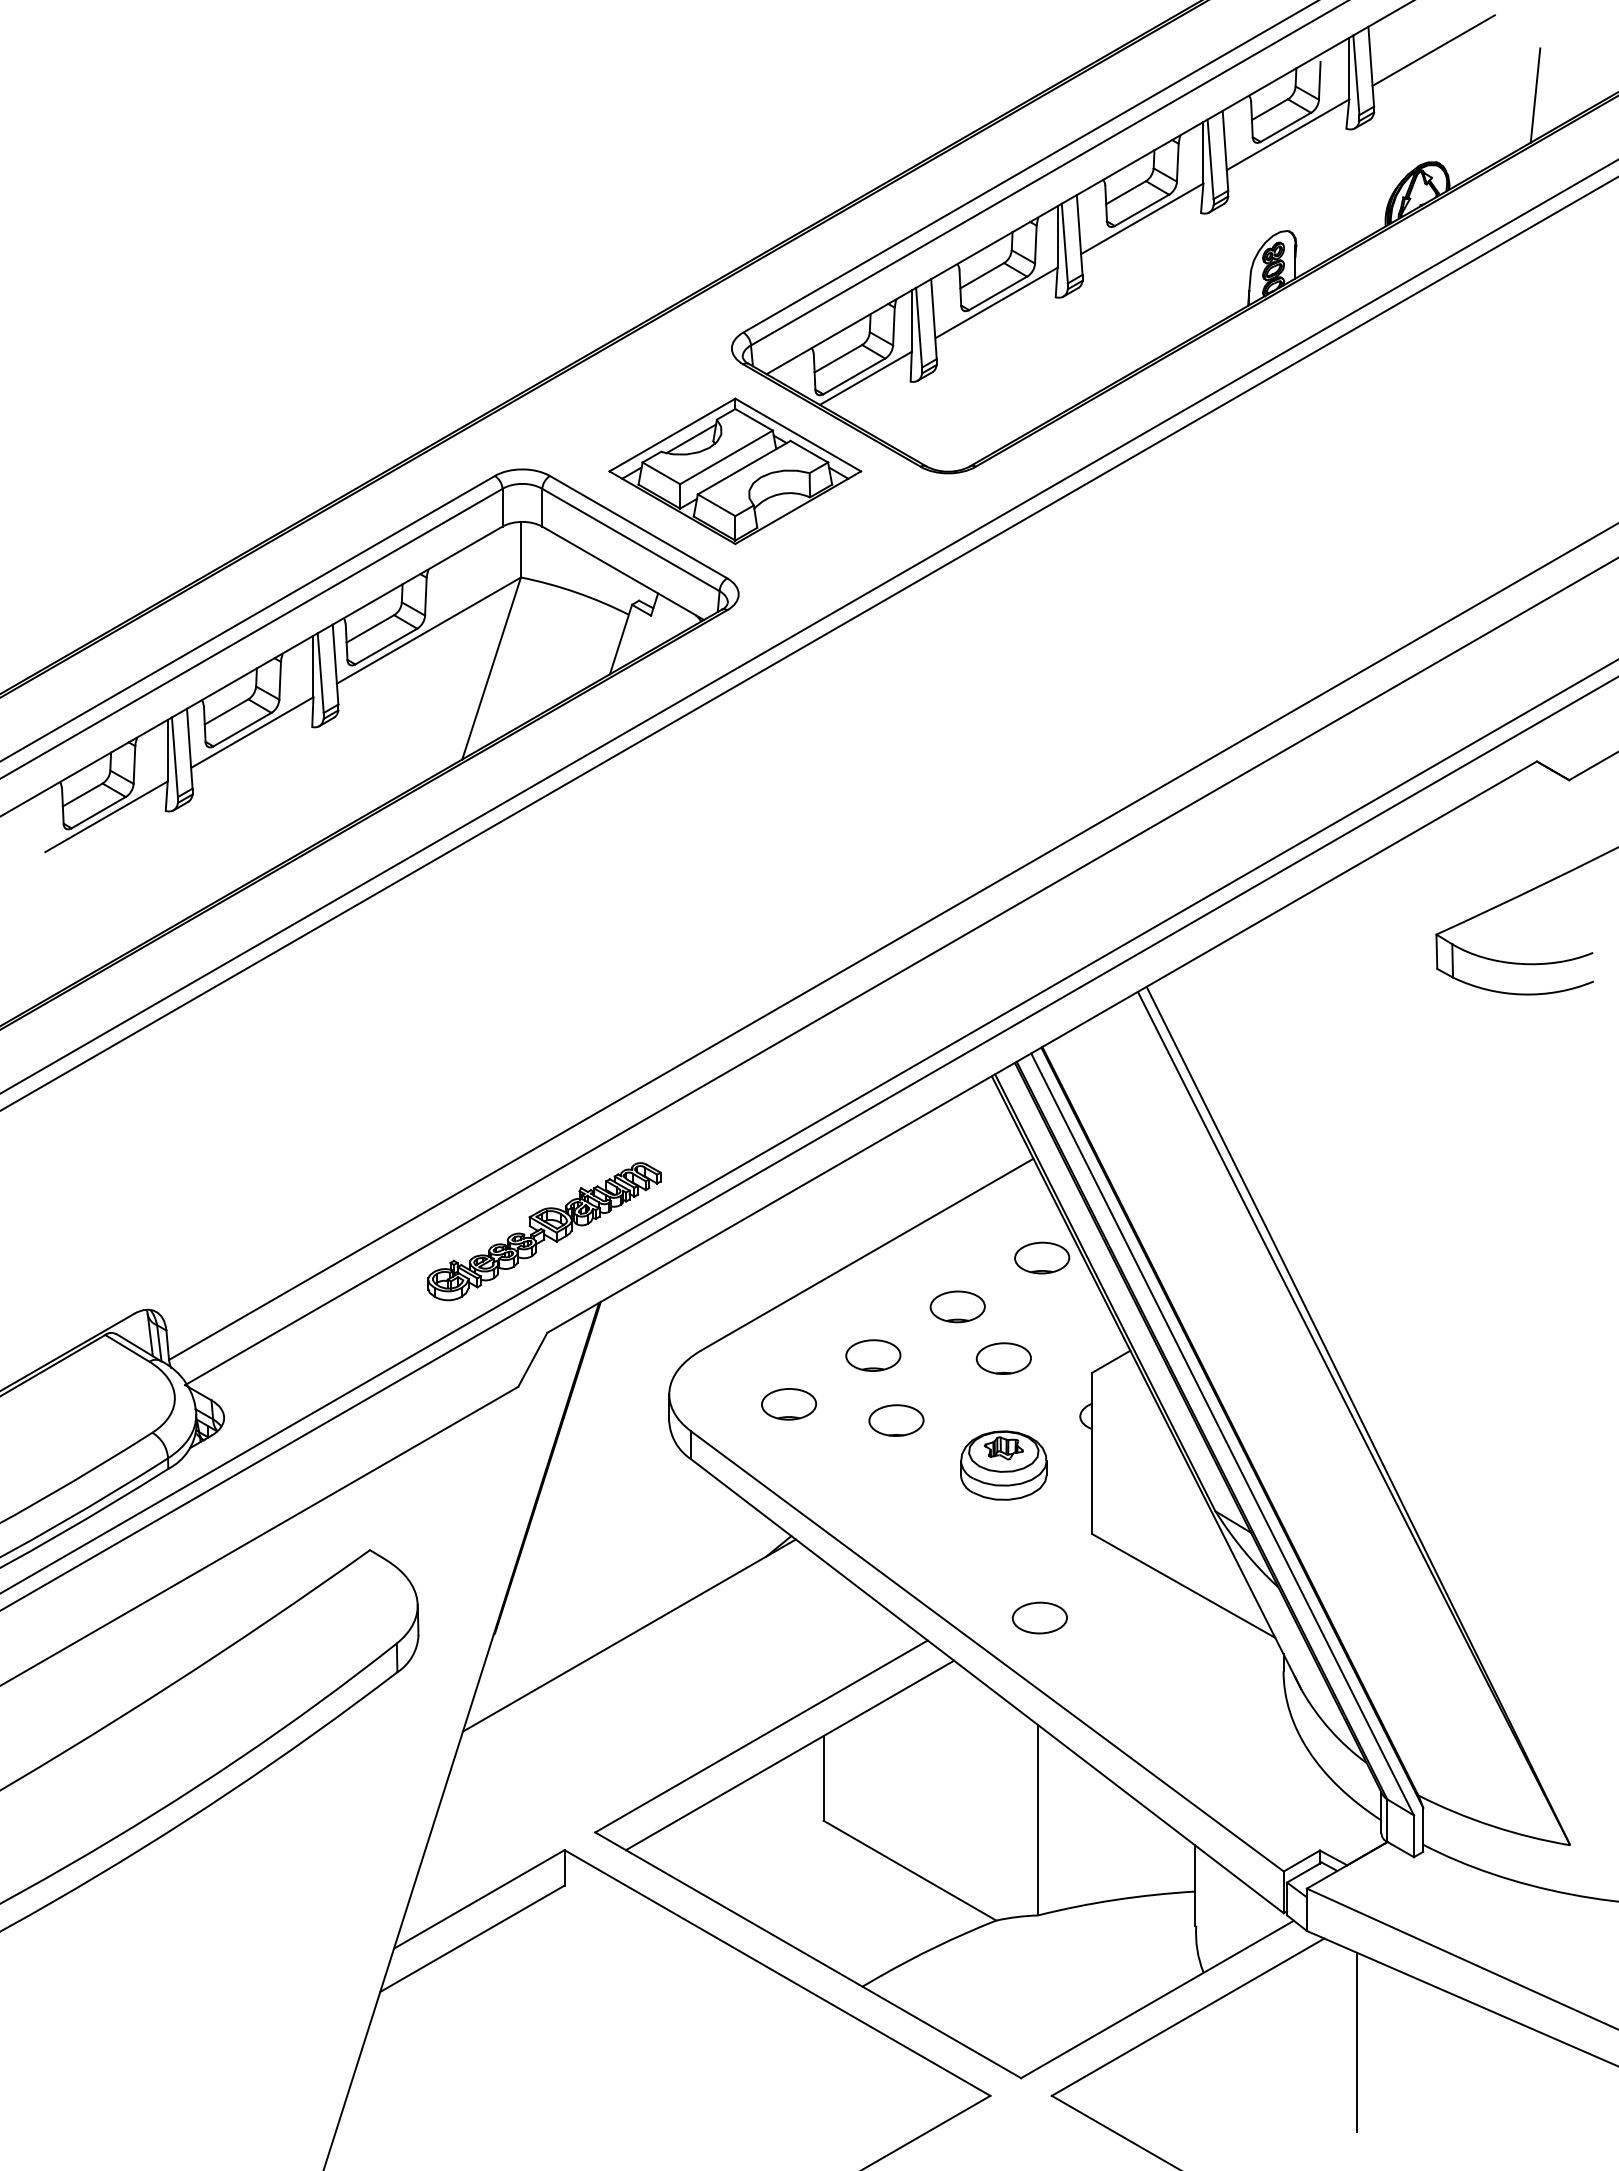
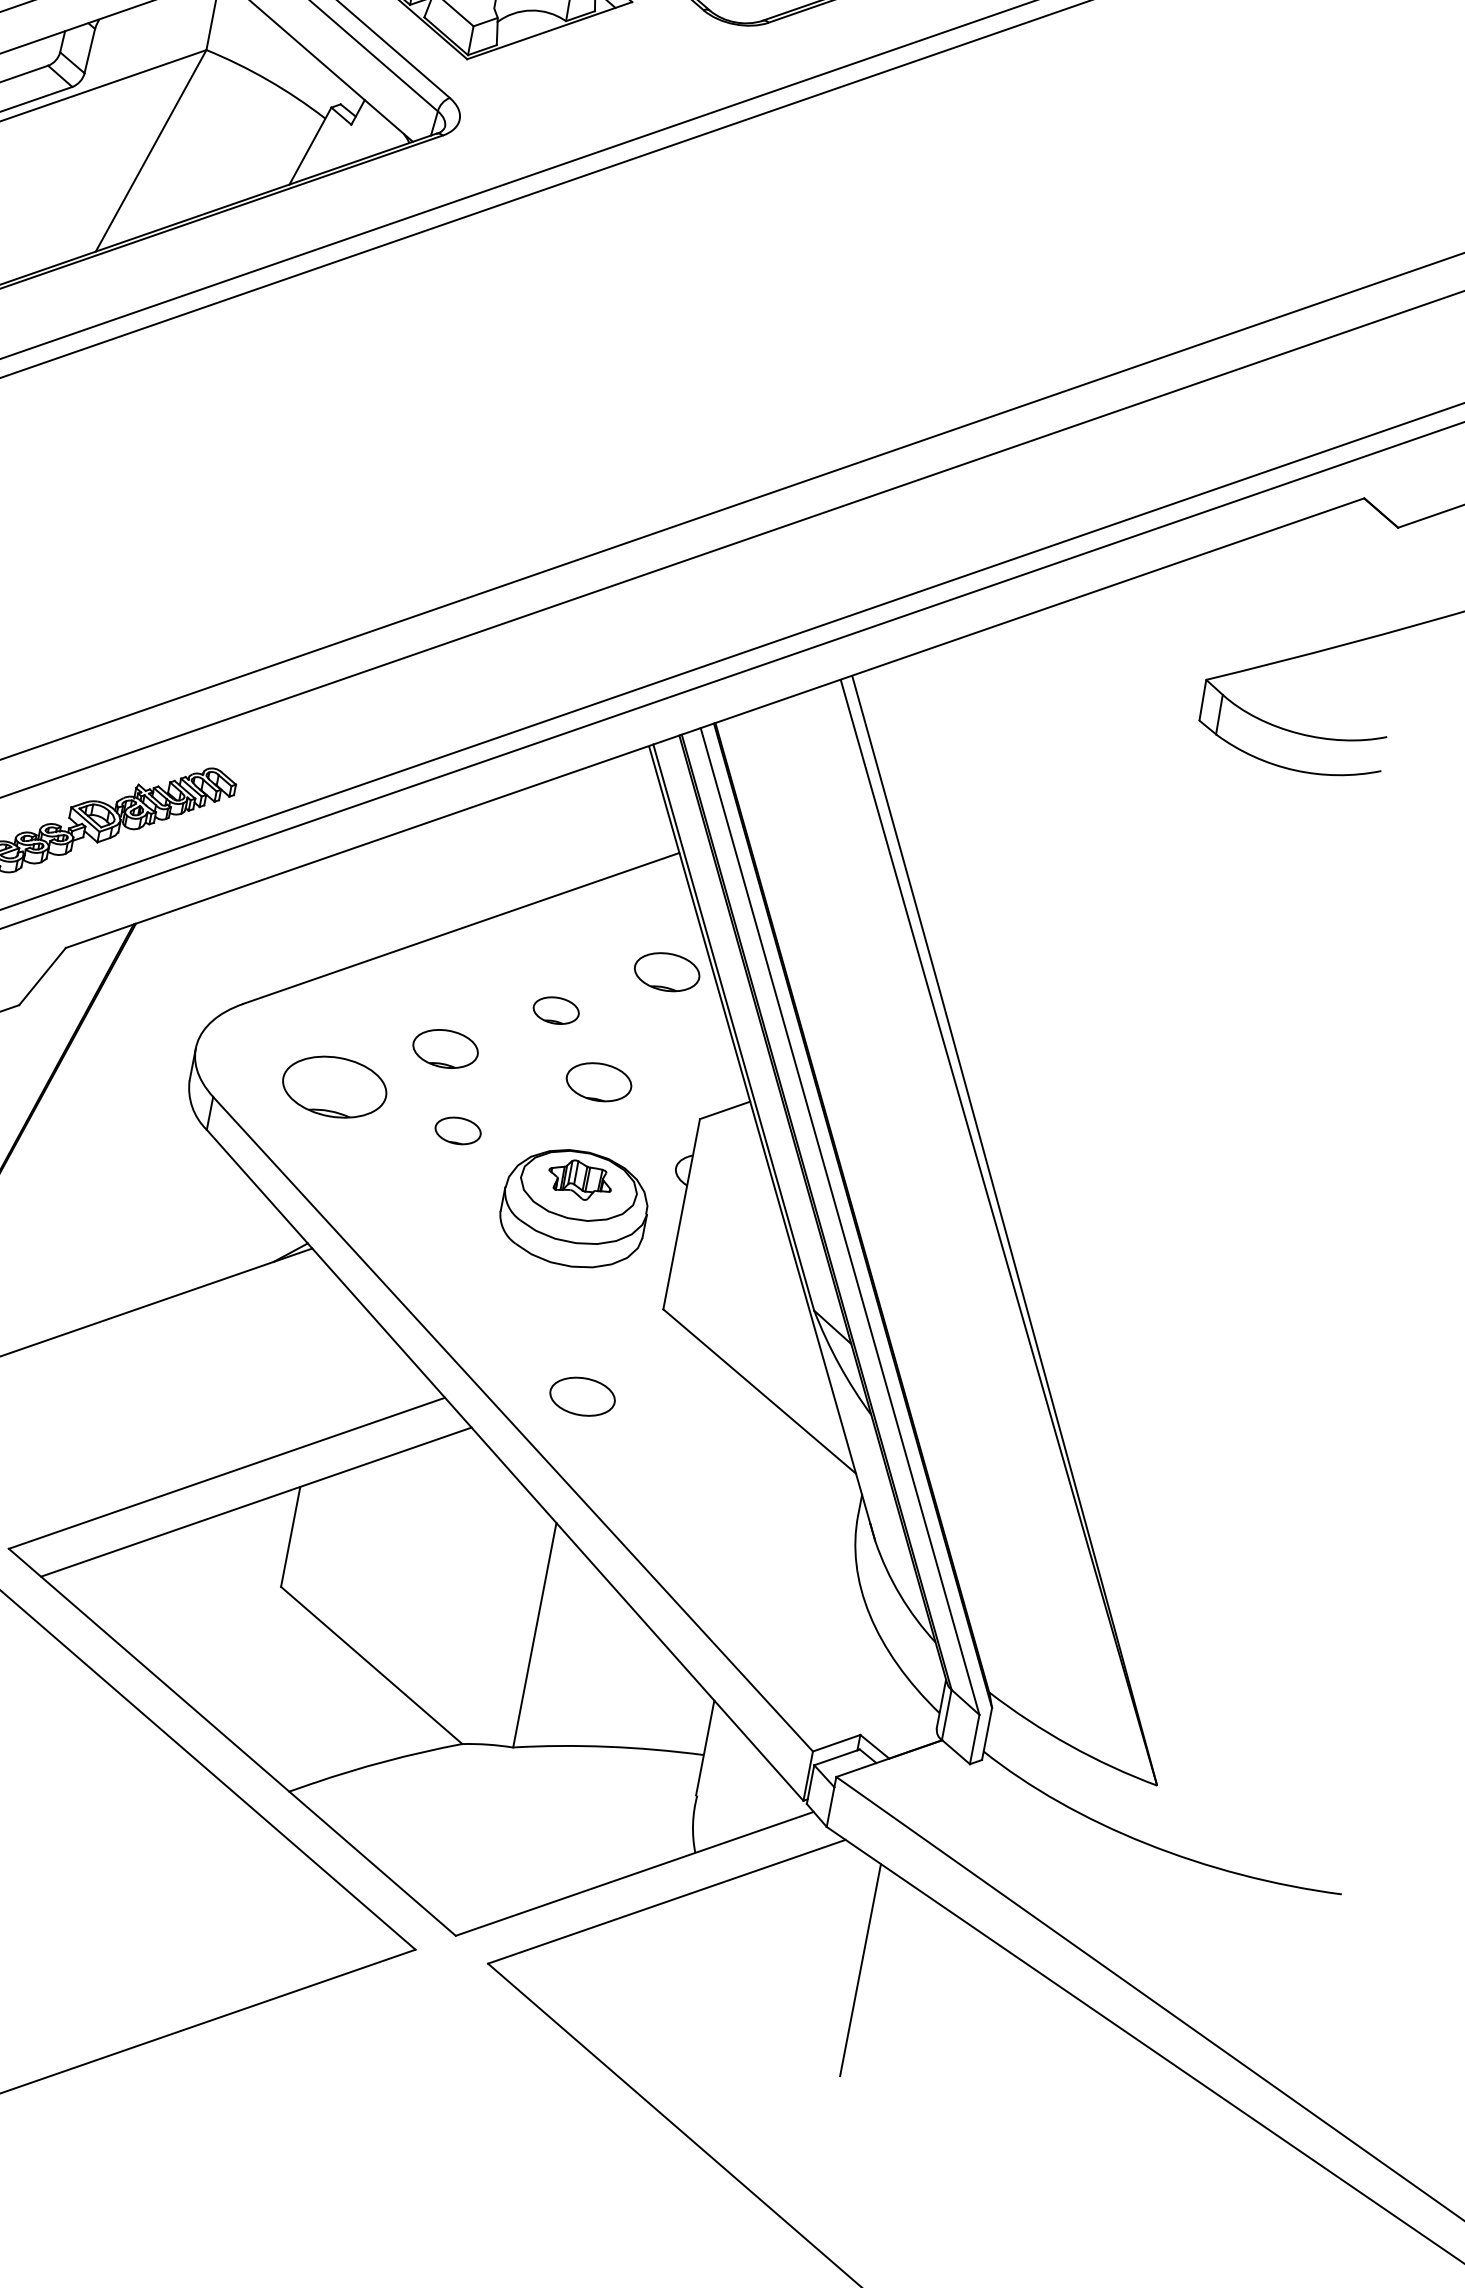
part: (957, 1306) -> (556, 1010), size x0.7
part: (789, 1404) -> (335, 1087), size x1.6
part: (896, 1420) -> (458, 1130), size x0.7
part: (1003, 1465) -> (574, 1208), size x1.4

